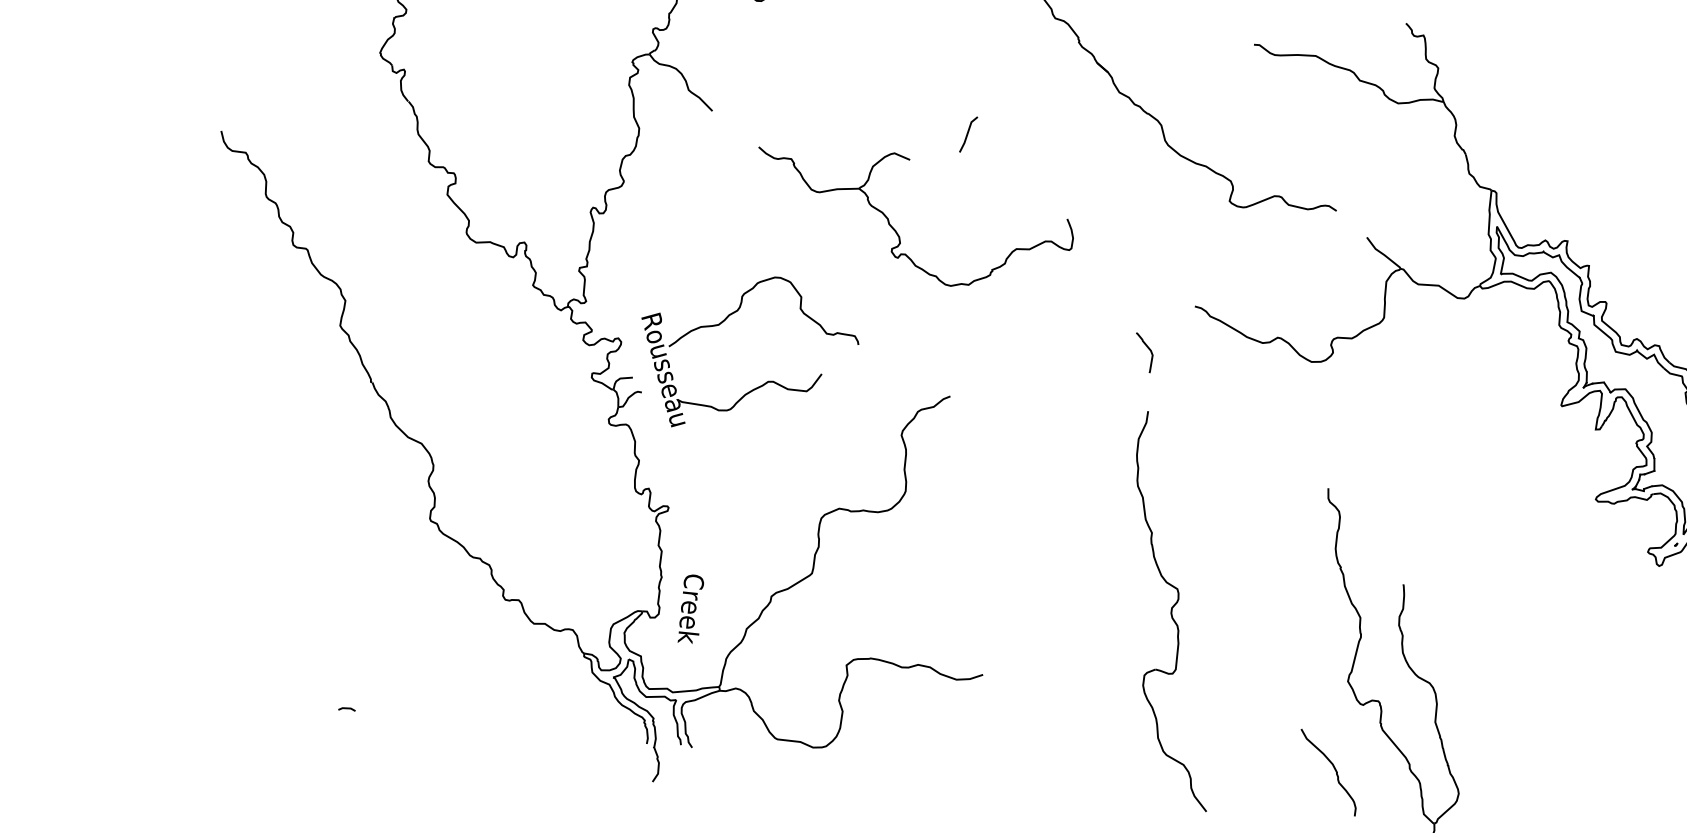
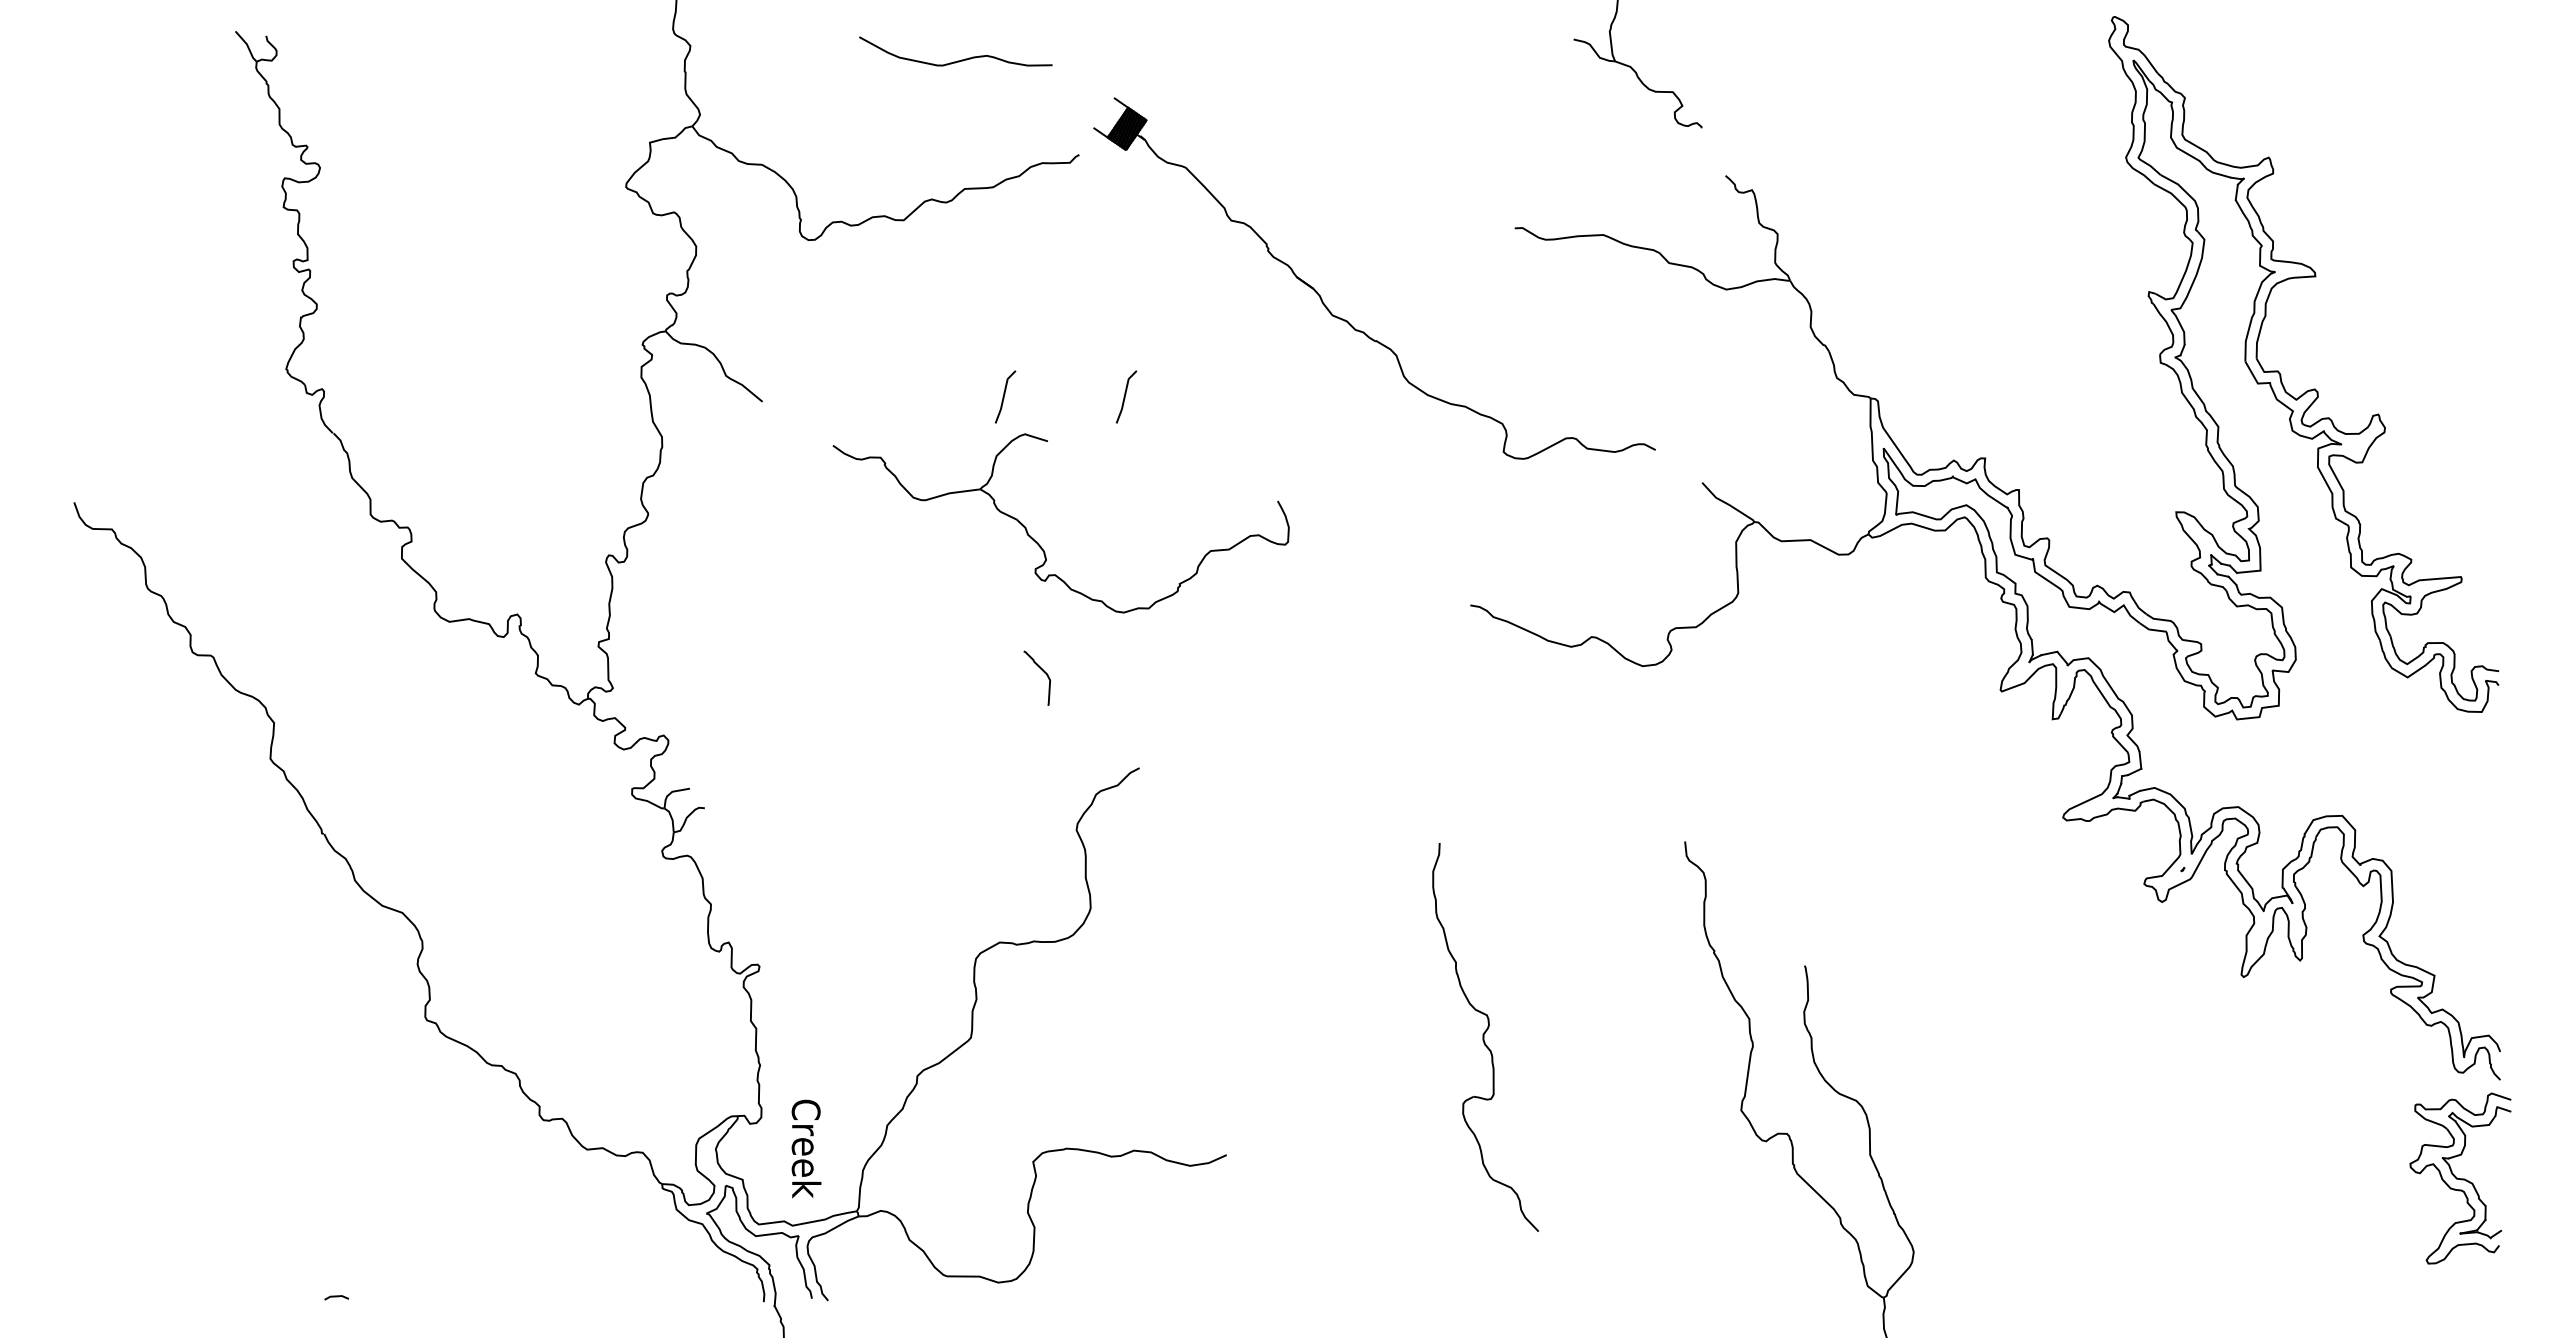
line: (882, 125) -> (1004, 396), added
curve: (1147, 348) -> (1042, 671), moved
part: (767, 381) -> (880, 773), removed
text: (691, 608) -> (806, 1148), moved
part: (1173, 611) -> (1485, 1037), size x0.7
curve: (1334, 769) -> (1735, 1236), removed

